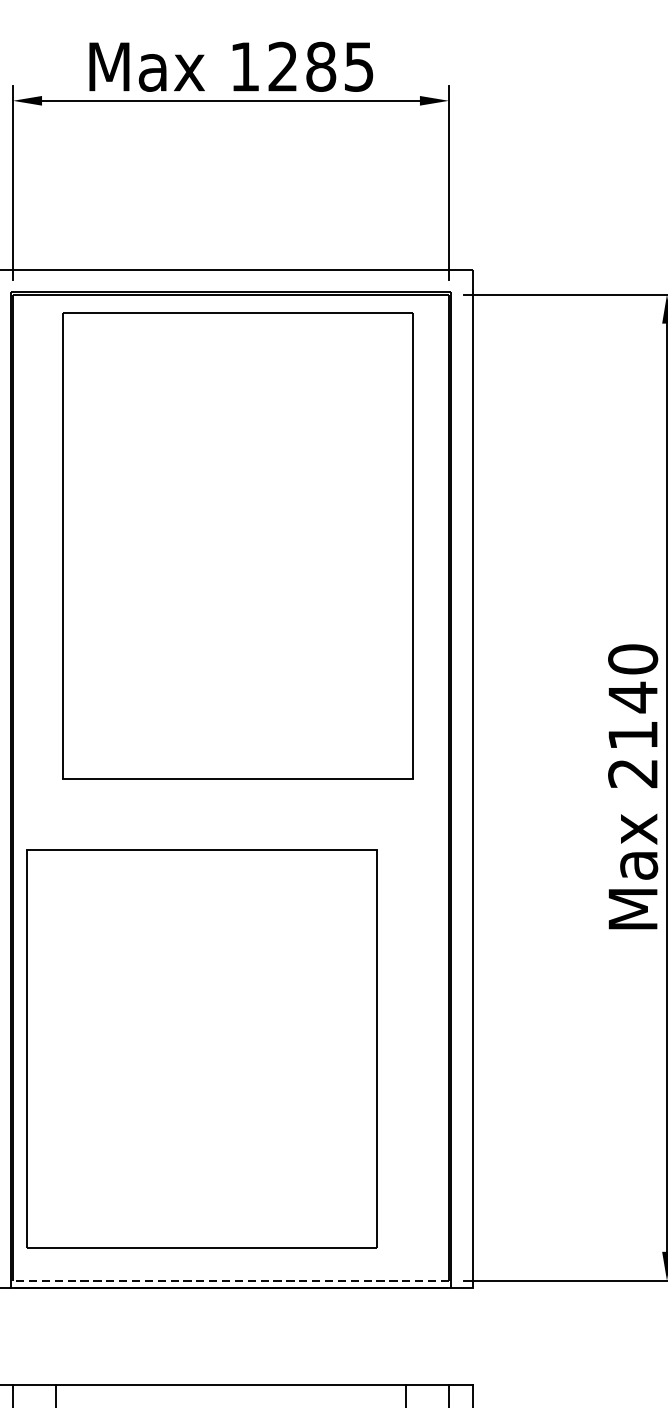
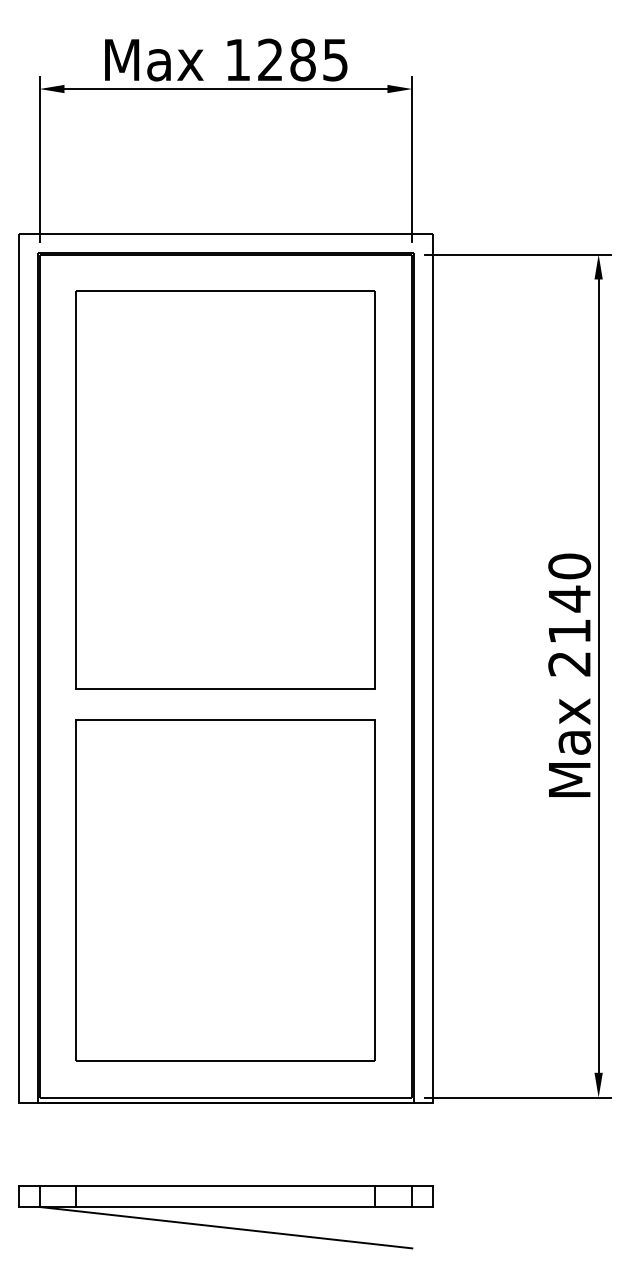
part: (237, 544) -> (225, 489), moved
part: (201, 1049) -> (225, 890), moved
line: (230, 1280) -> (225, 1097), dashed -> solid

